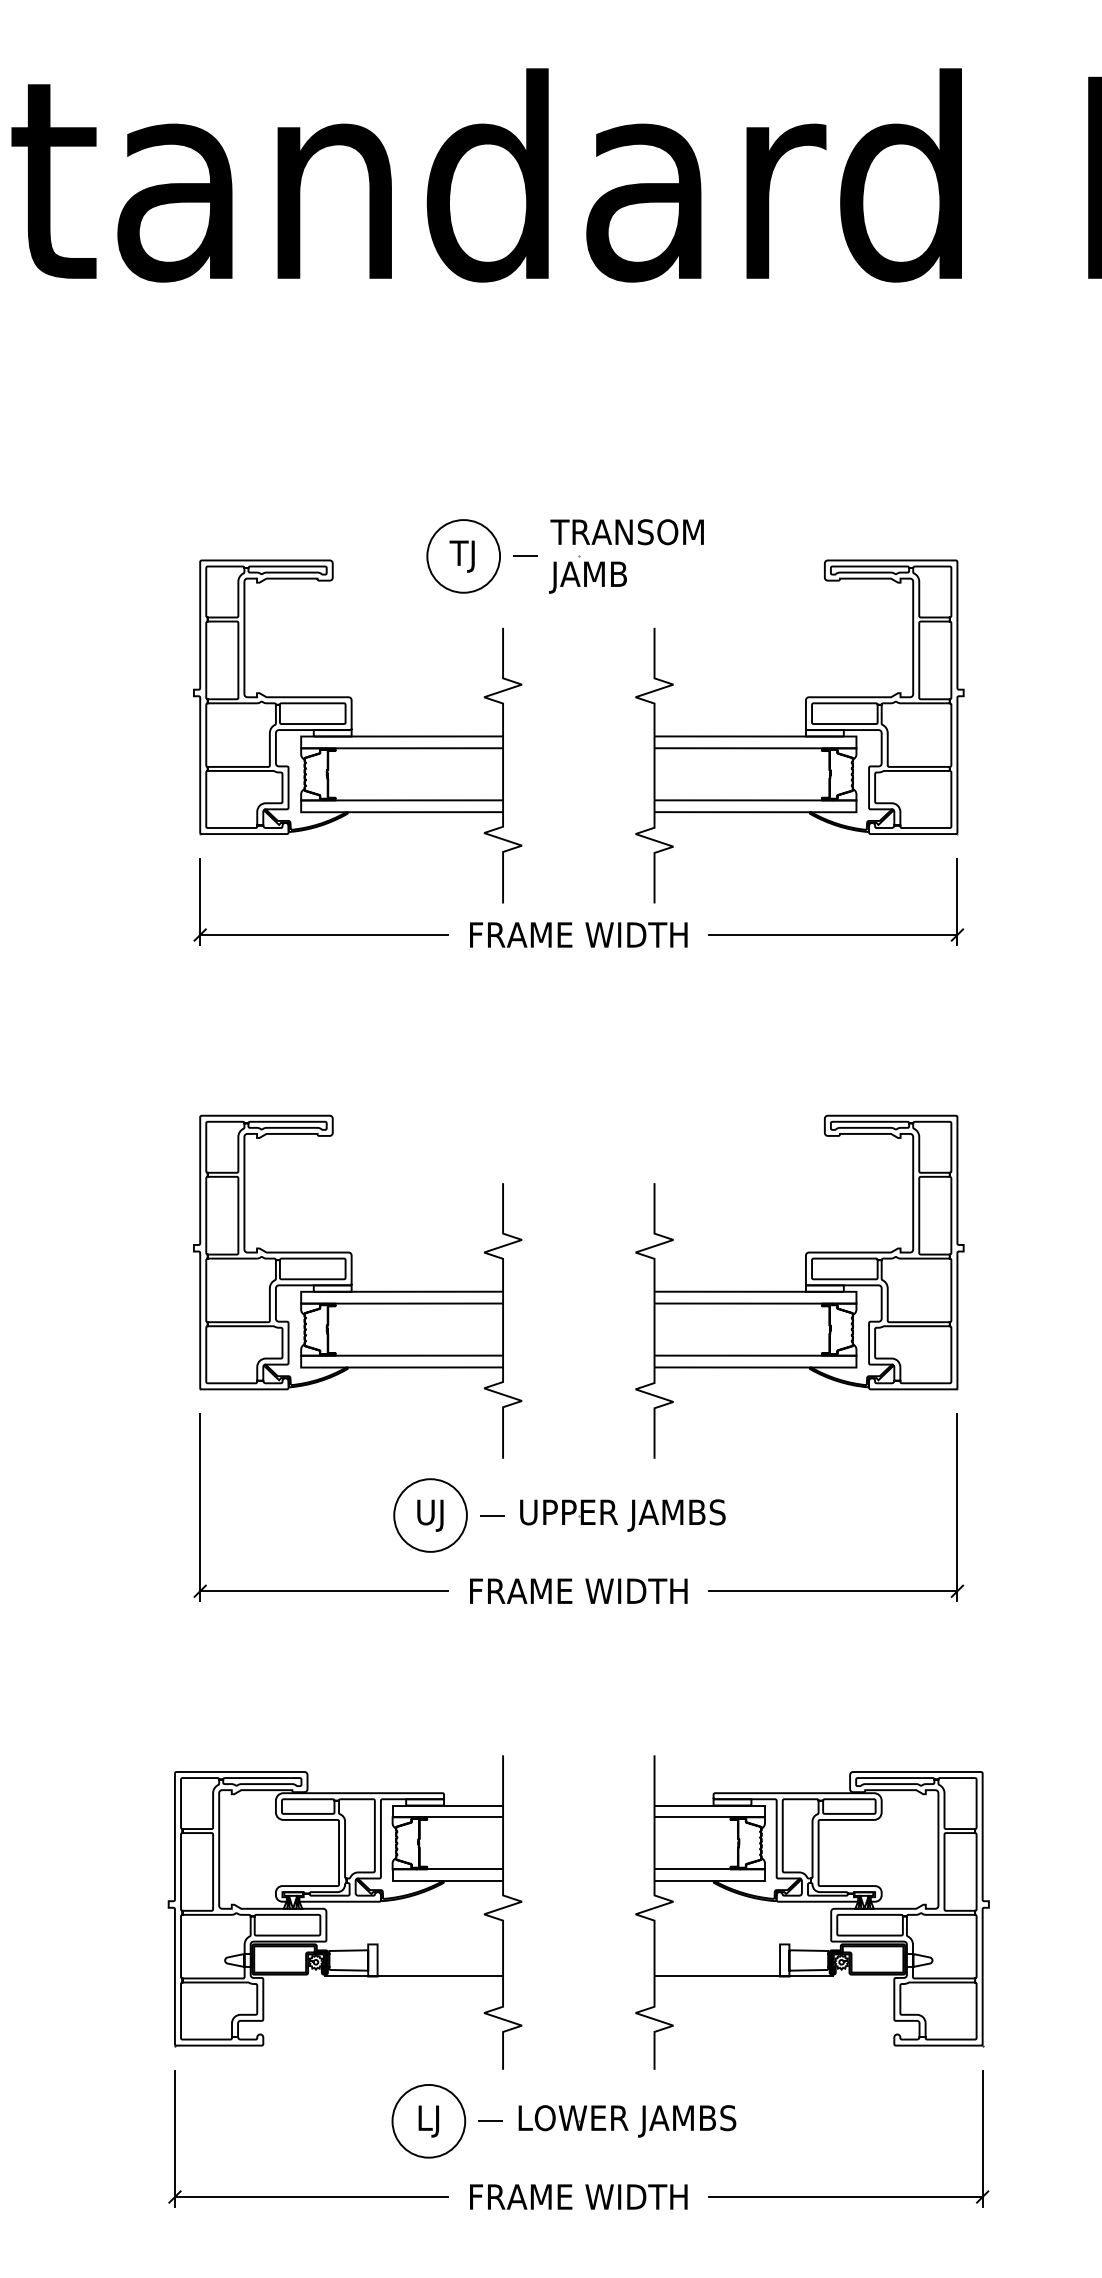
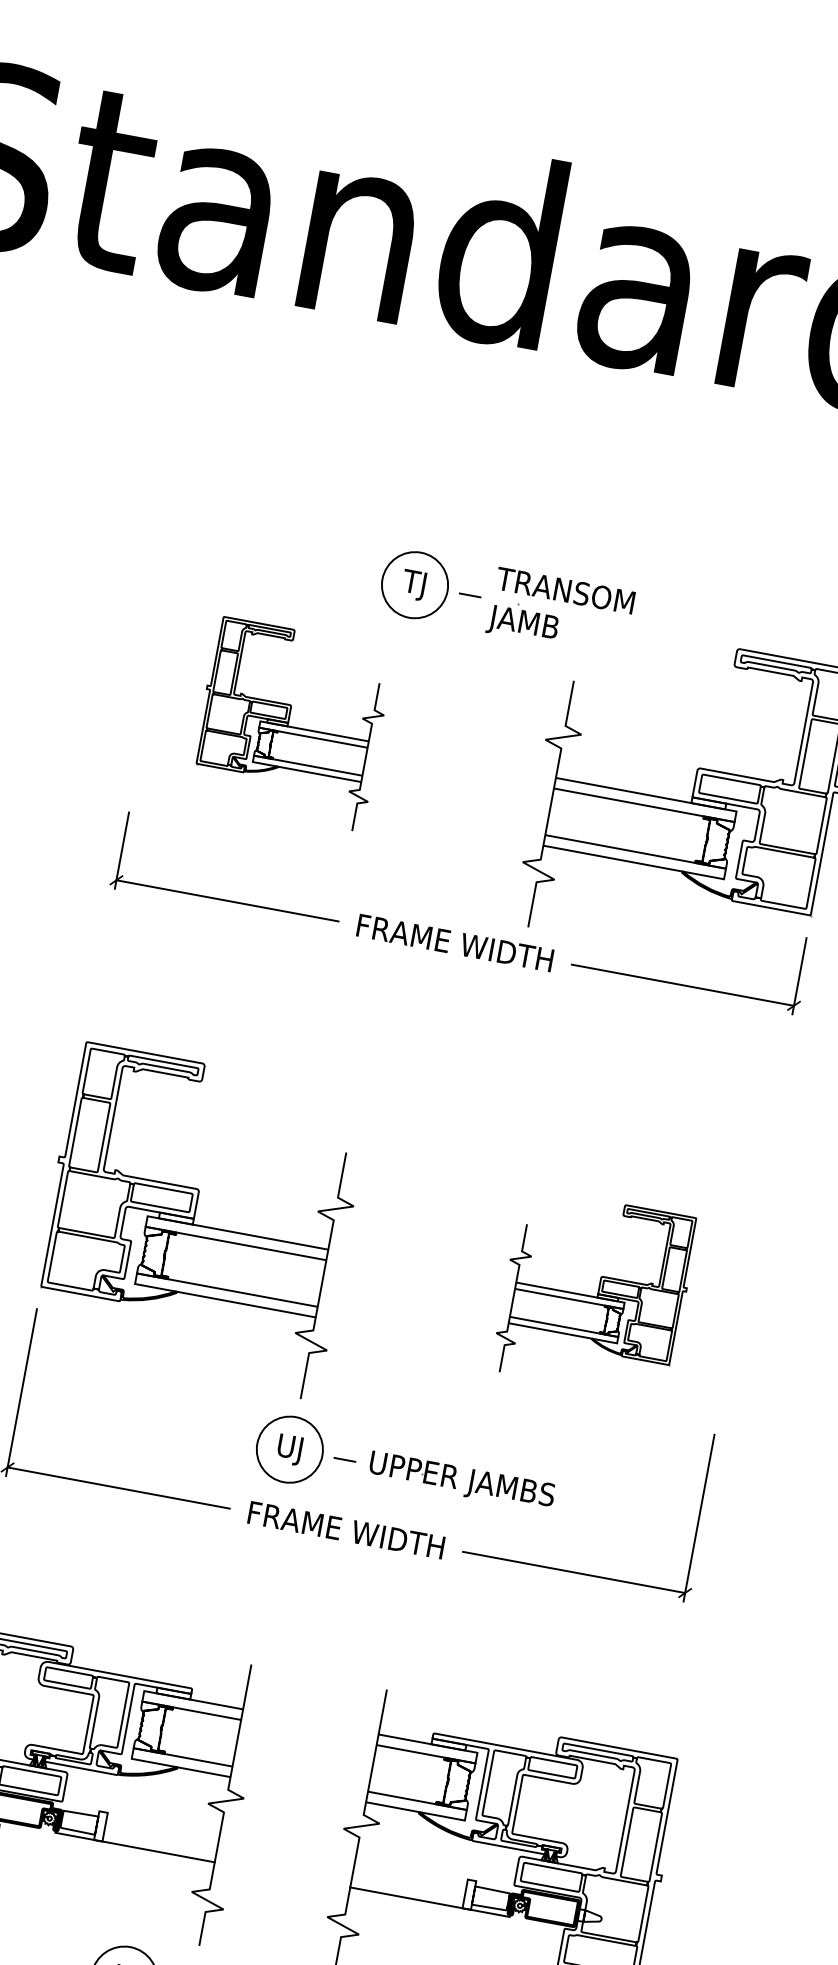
part: (357, 731) -> (290, 724), size x0.6
part: (799, 1286) -> (594, 1294), size x0.6
part: (559, 1515) -> (405, 1471), moved

